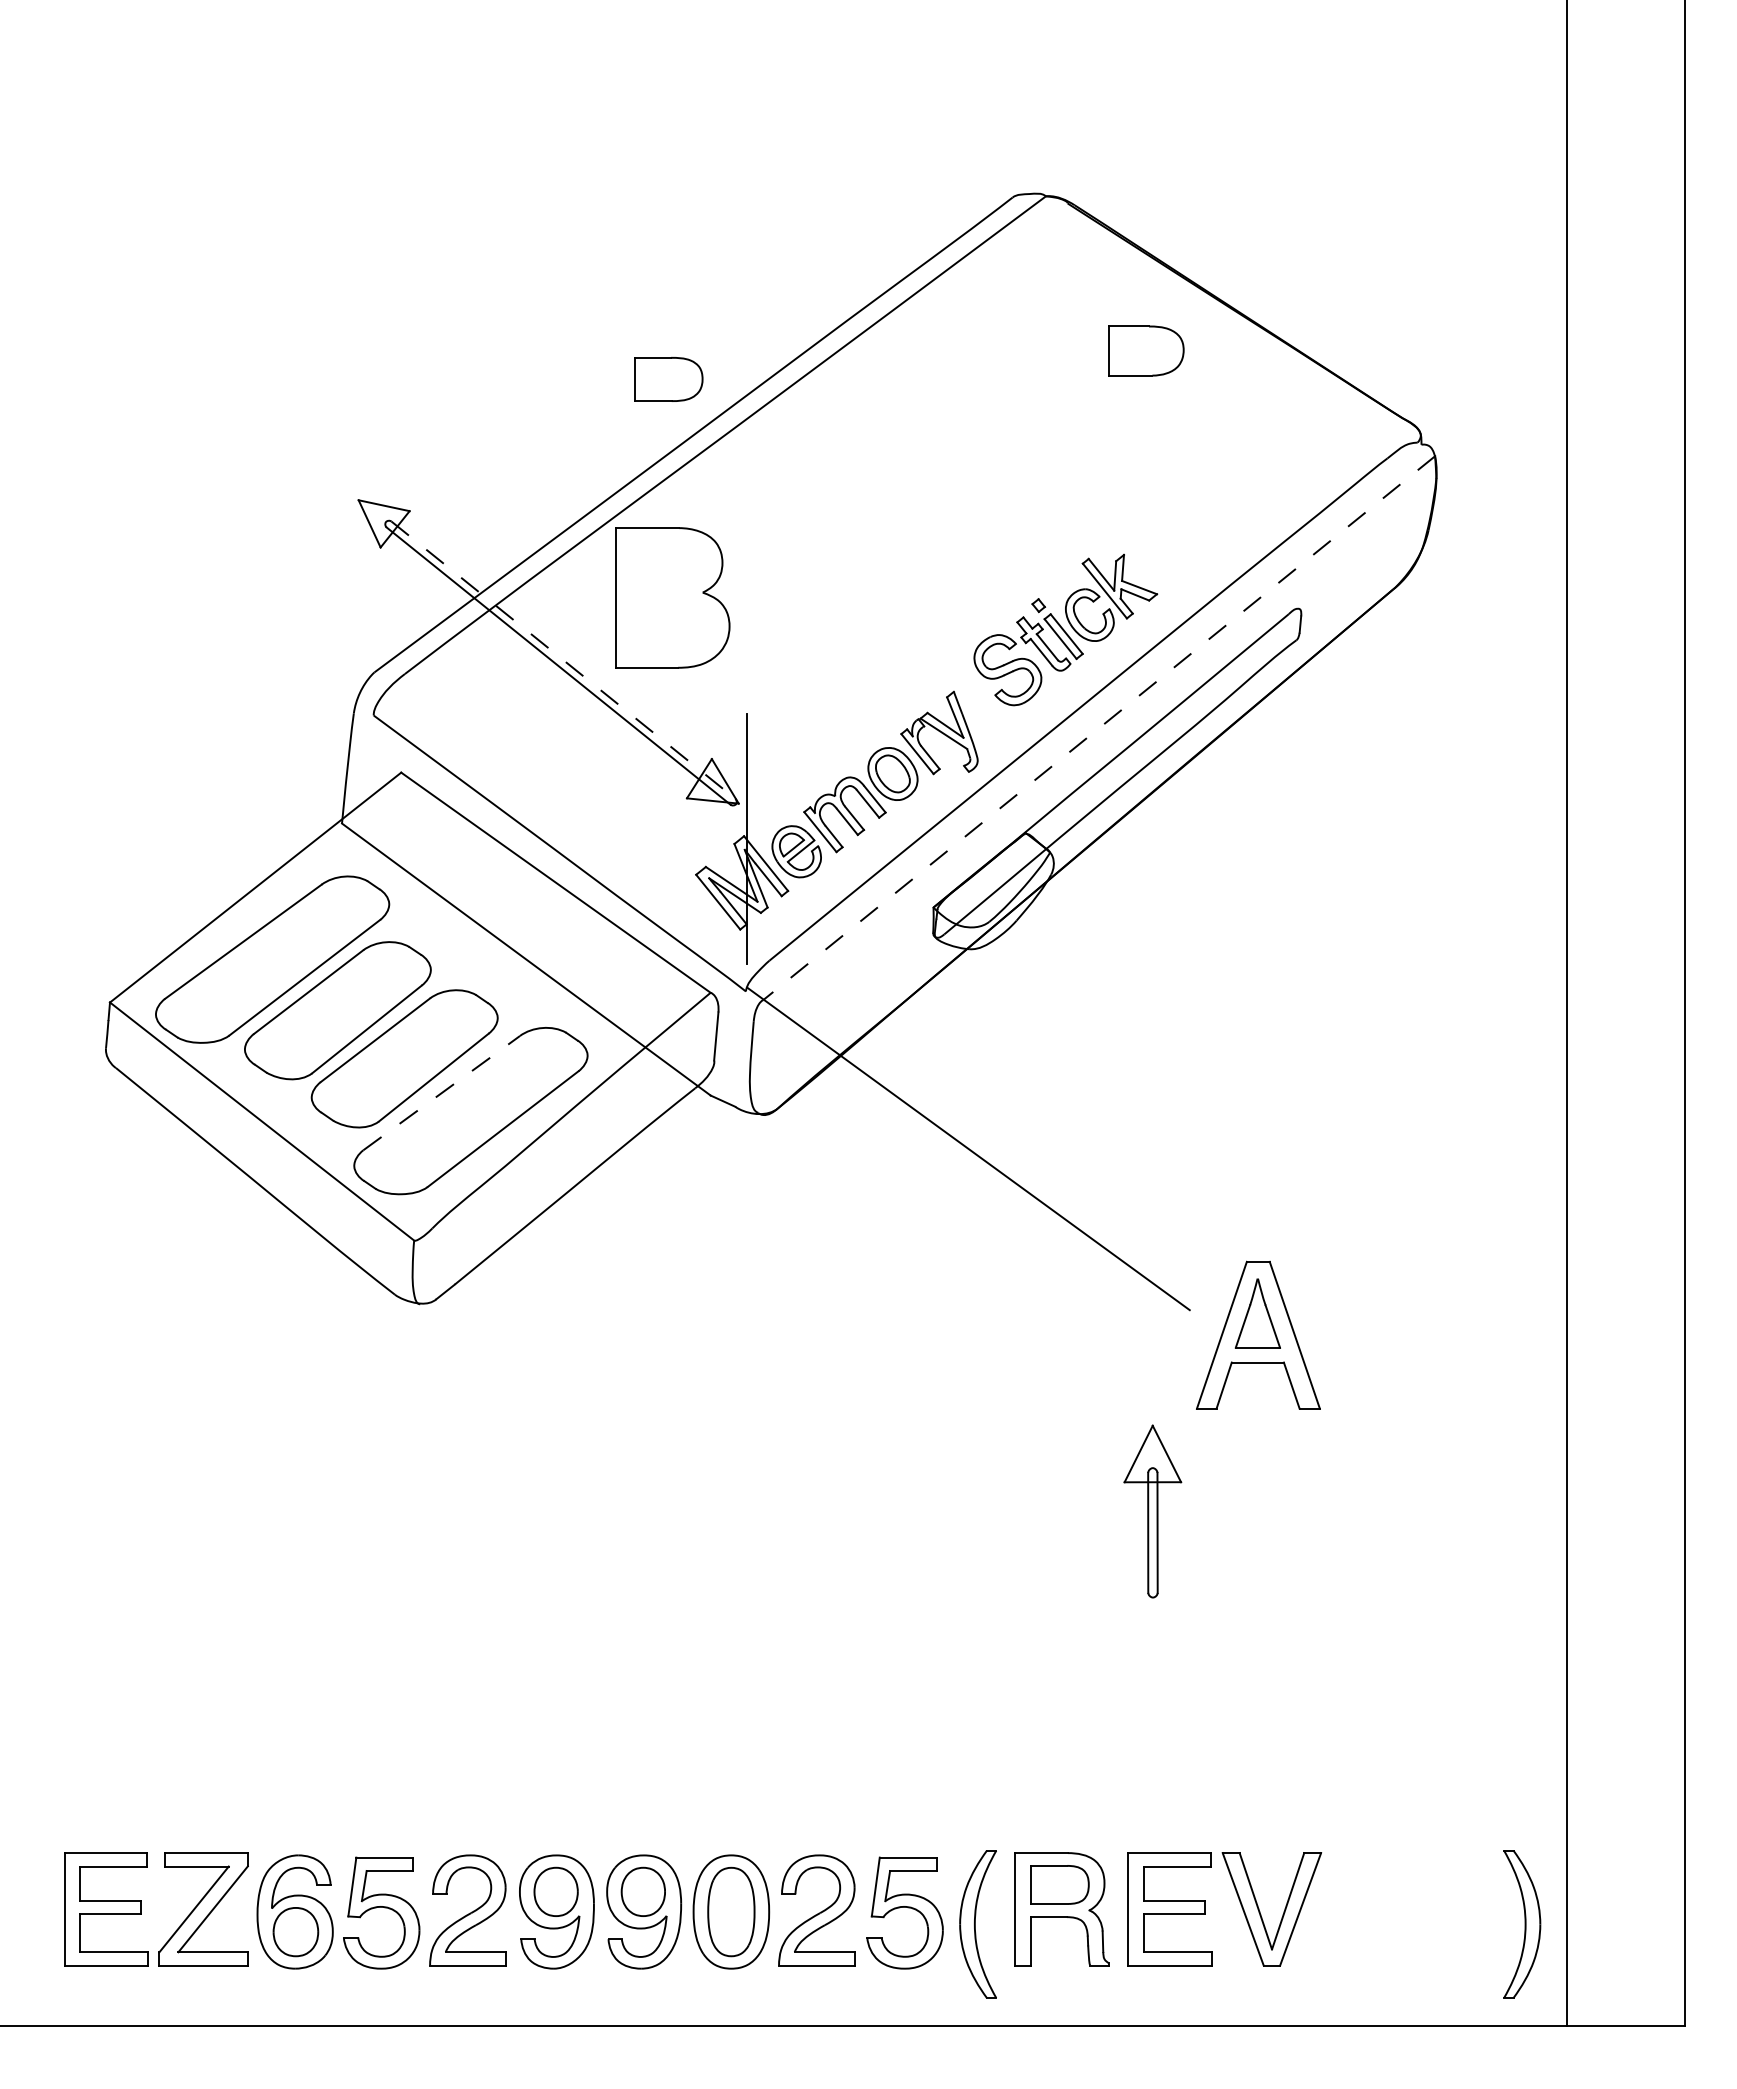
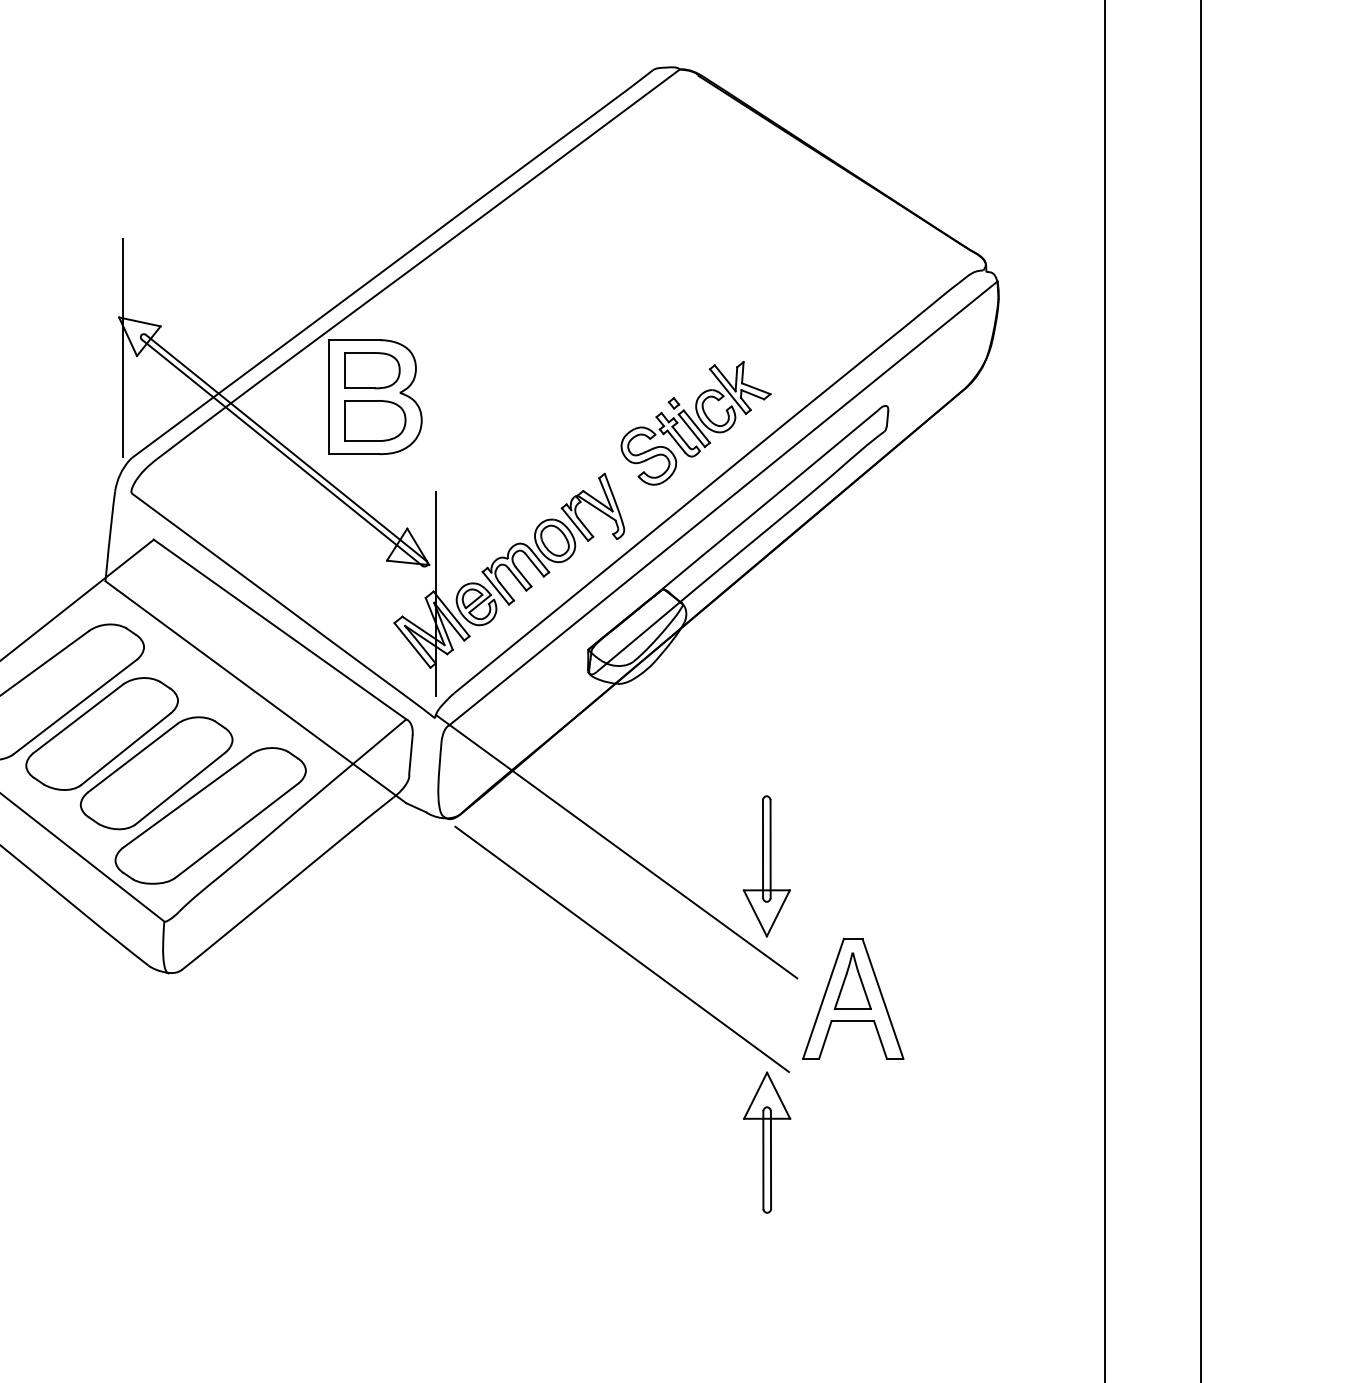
part: (1146, 350) -> (375, 420), moved
part: (668, 379) -> (371, 370), moved
line: (363, 537) -> (123, 347), added
line: (563, 660) -> (286, 448), dashed -> solid
line: (1098, 728) -> (722, 503), dashed -> solid
line: (441, 1093) -> (186, 801), dashed -> solid
part: (1152, 1172) -> (766, 866), added
line: (974, 1274) -> (621, 949), added

